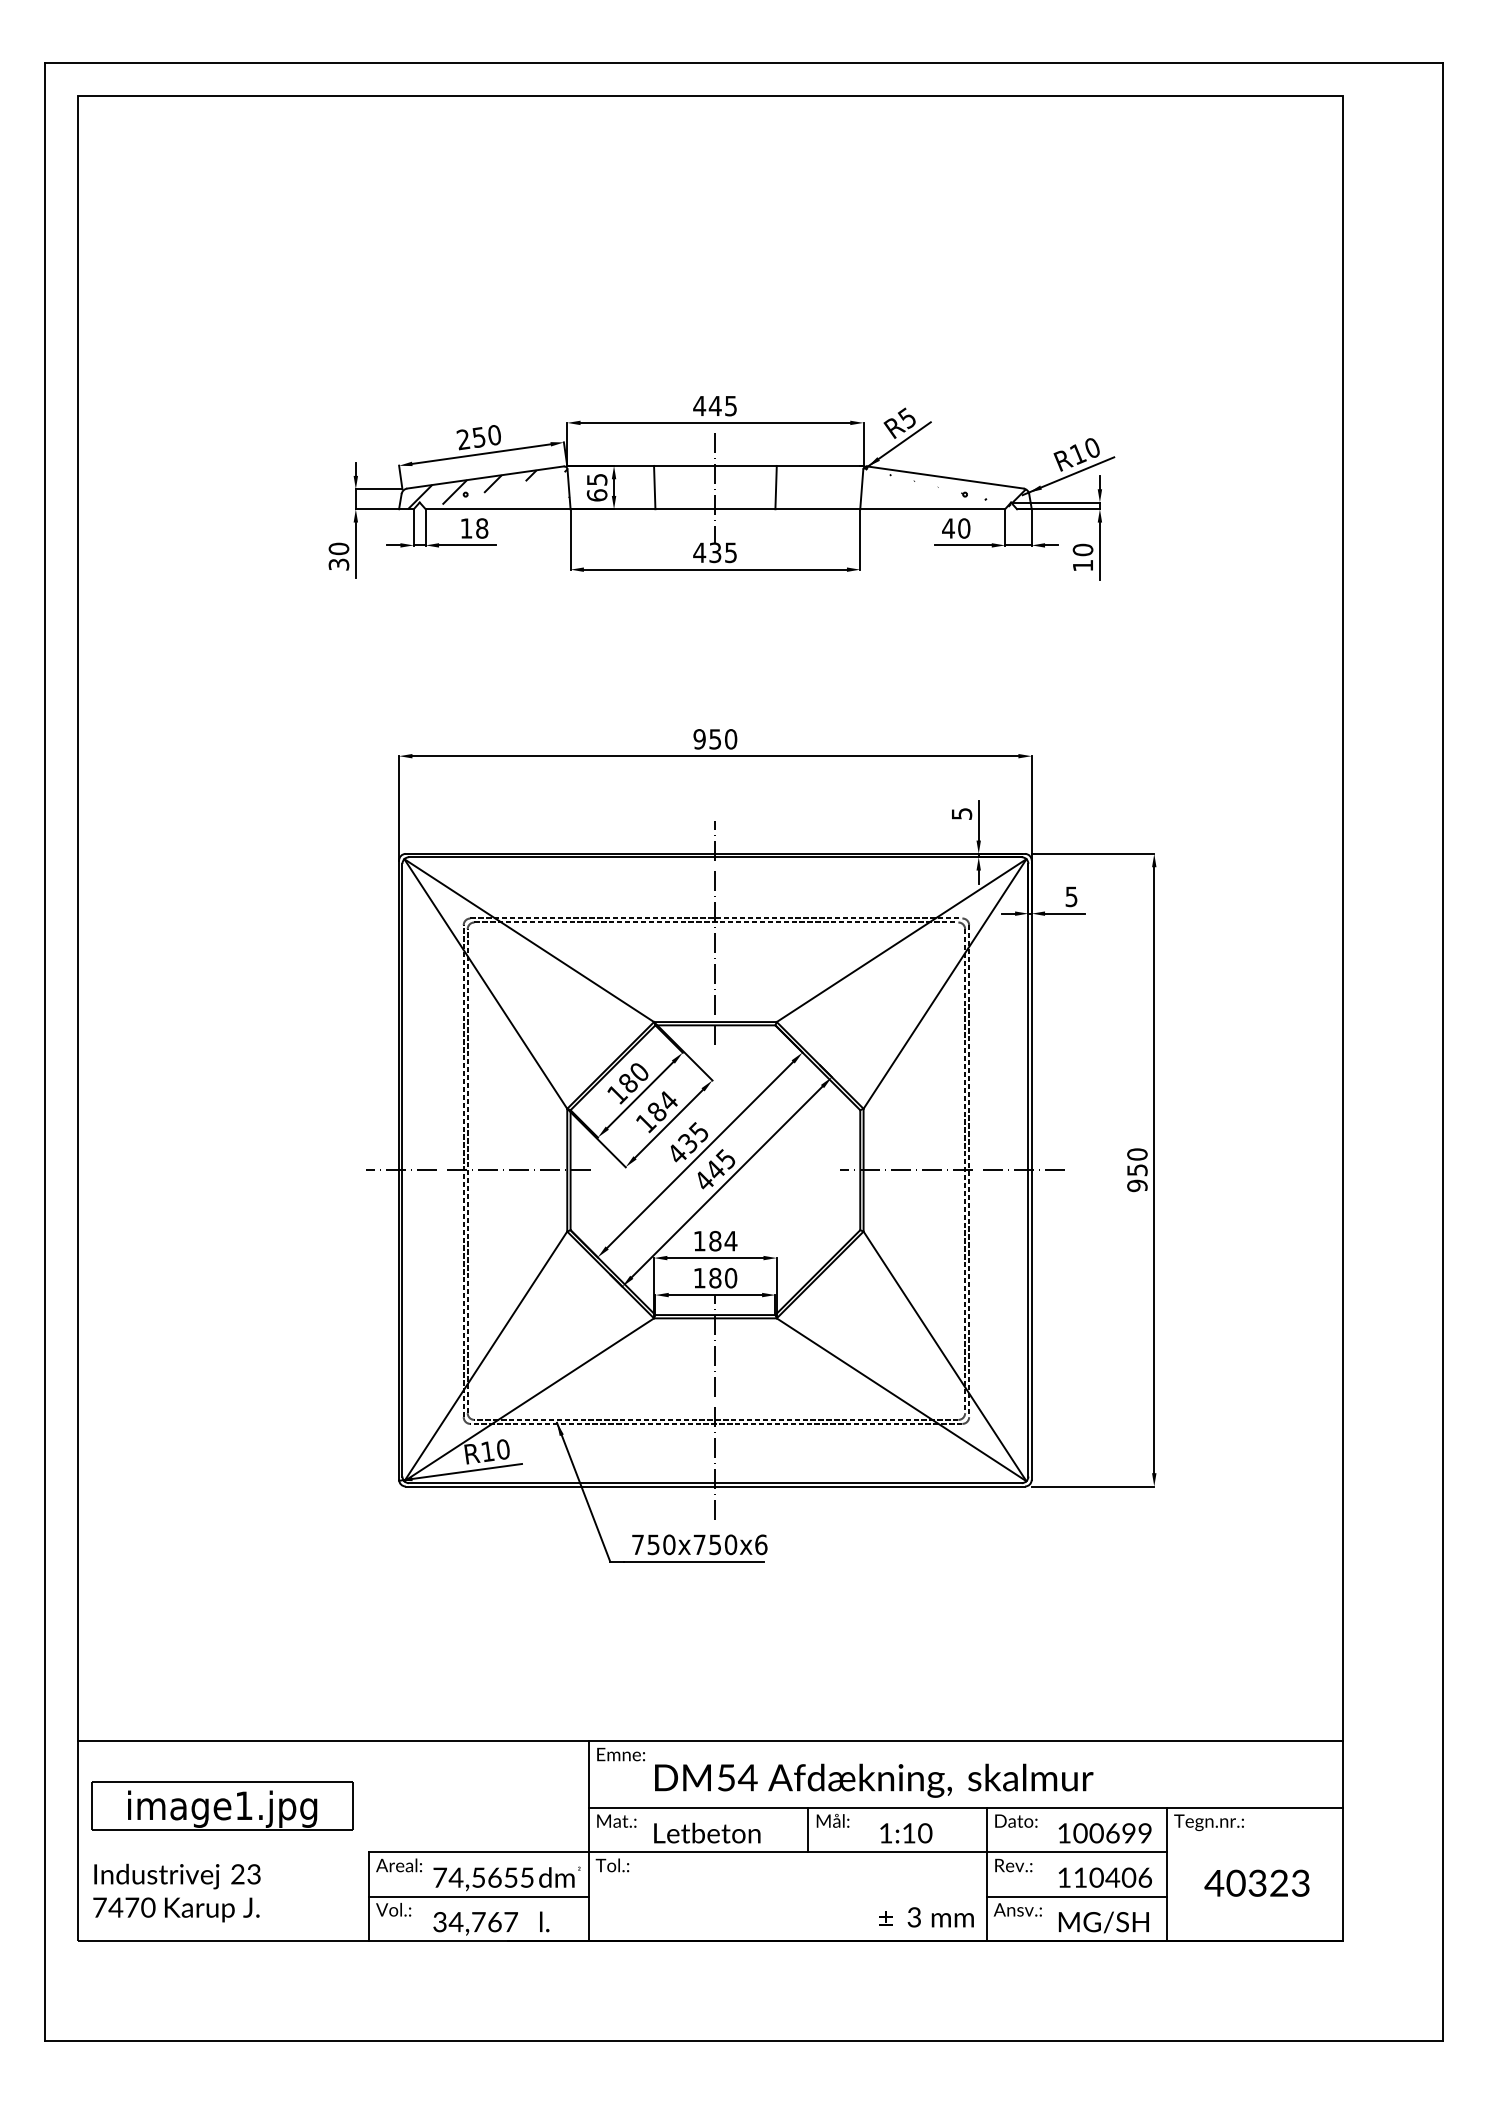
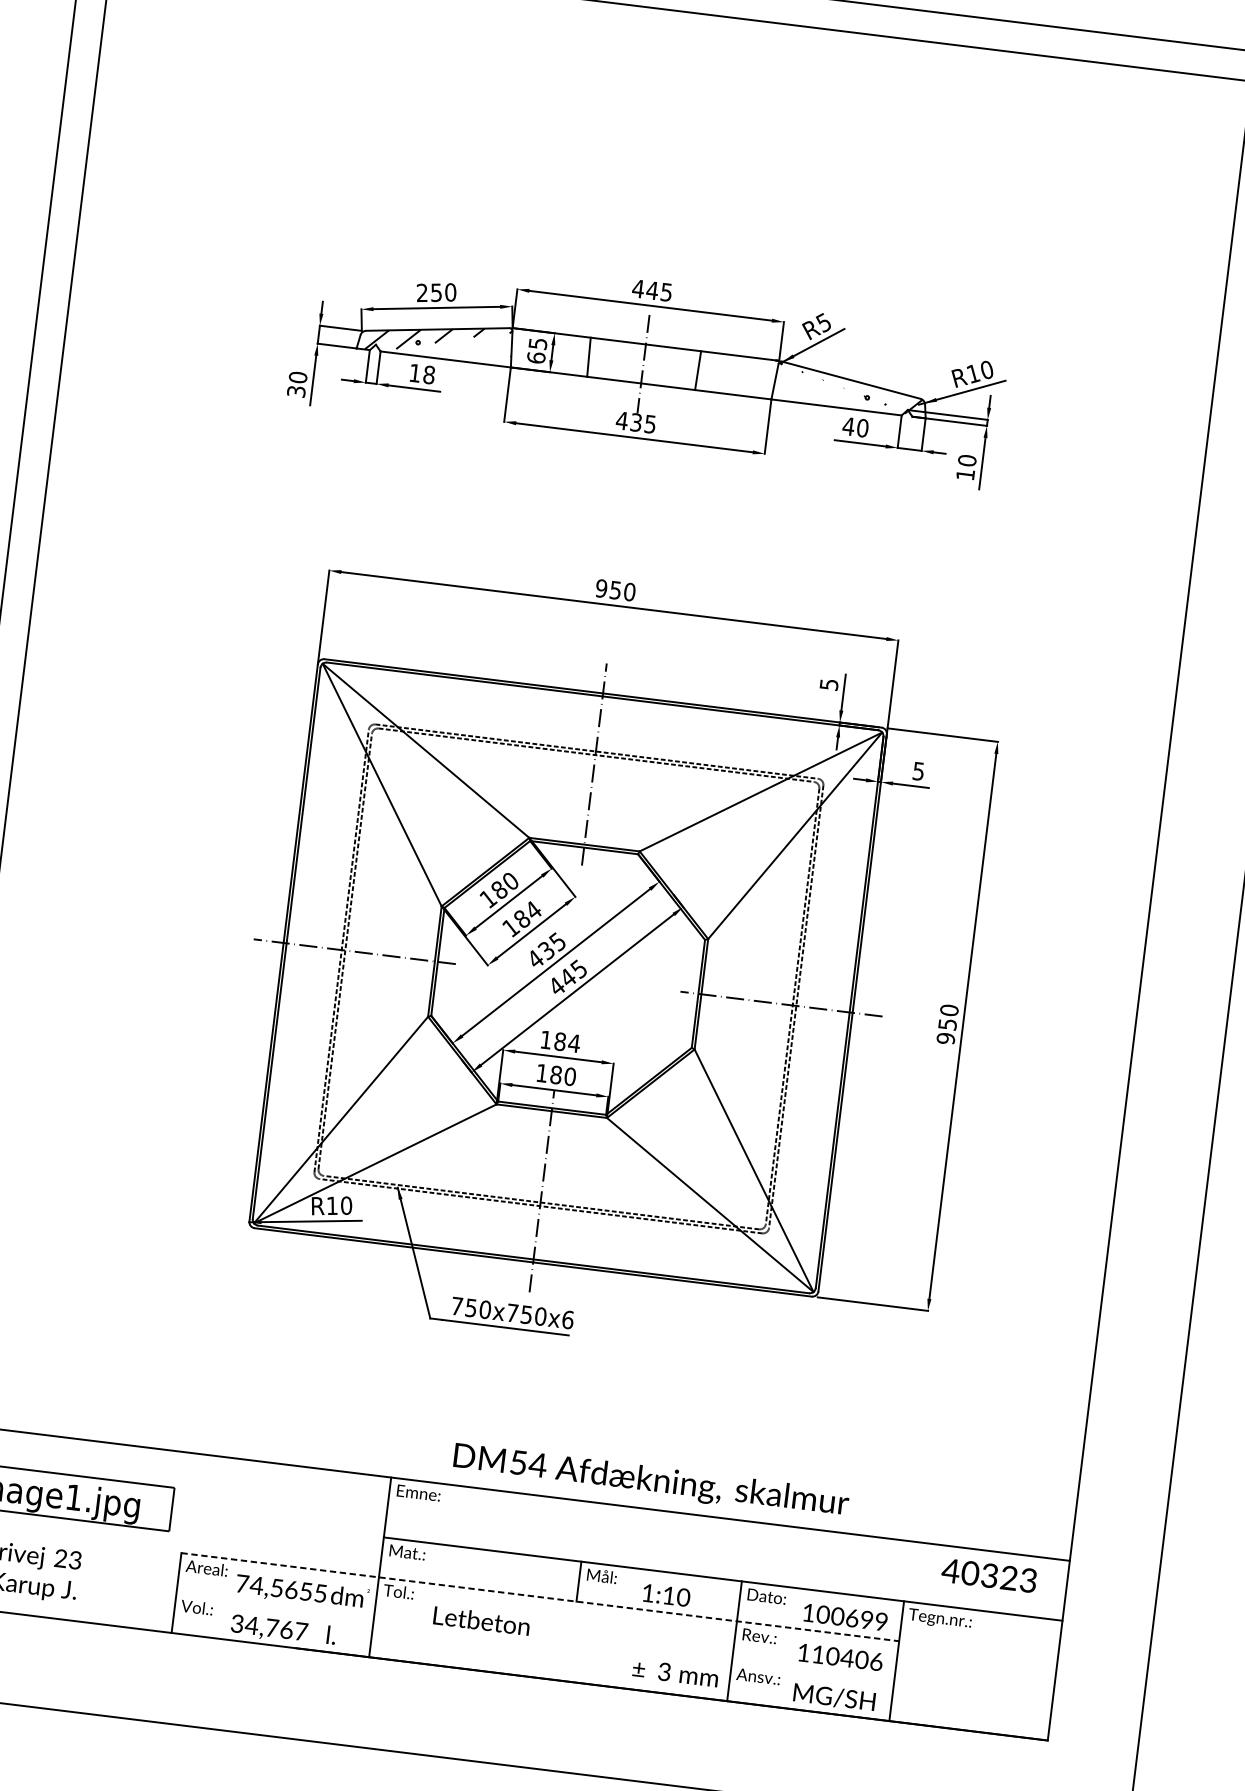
text: (874, 1780) -> (651, 1481), moved
text: (707, 1832) -> (482, 1620), moved
line: (768, 1852) -> (540, 1597), solid -> dashed
text: (1256, 1882) -> (988, 1574), moved
line: (478, 1896) -> (274, 1605), removed
line: (1076, 1896) -> (812, 1671), removed

